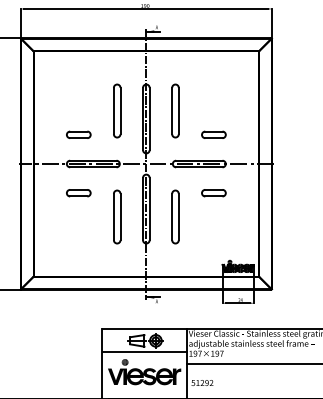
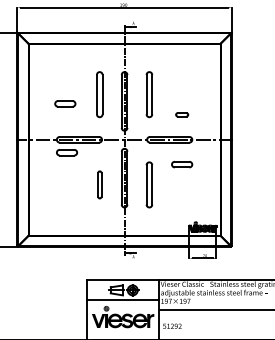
part: (78, 134) -> (65, 103), moved
part: (213, 134) -> (181, 114), size x0.6
part: (78, 193) -> (66, 152), moved
part: (117, 216) -> (100, 184), size x0.6

